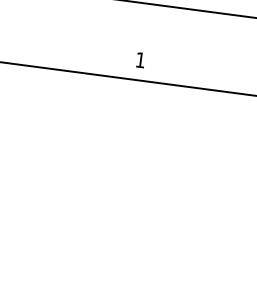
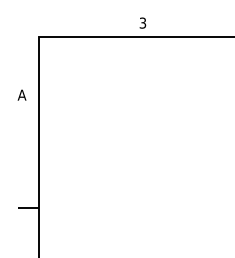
text: (140, 59) -> (142, 22), 1 -> 3

